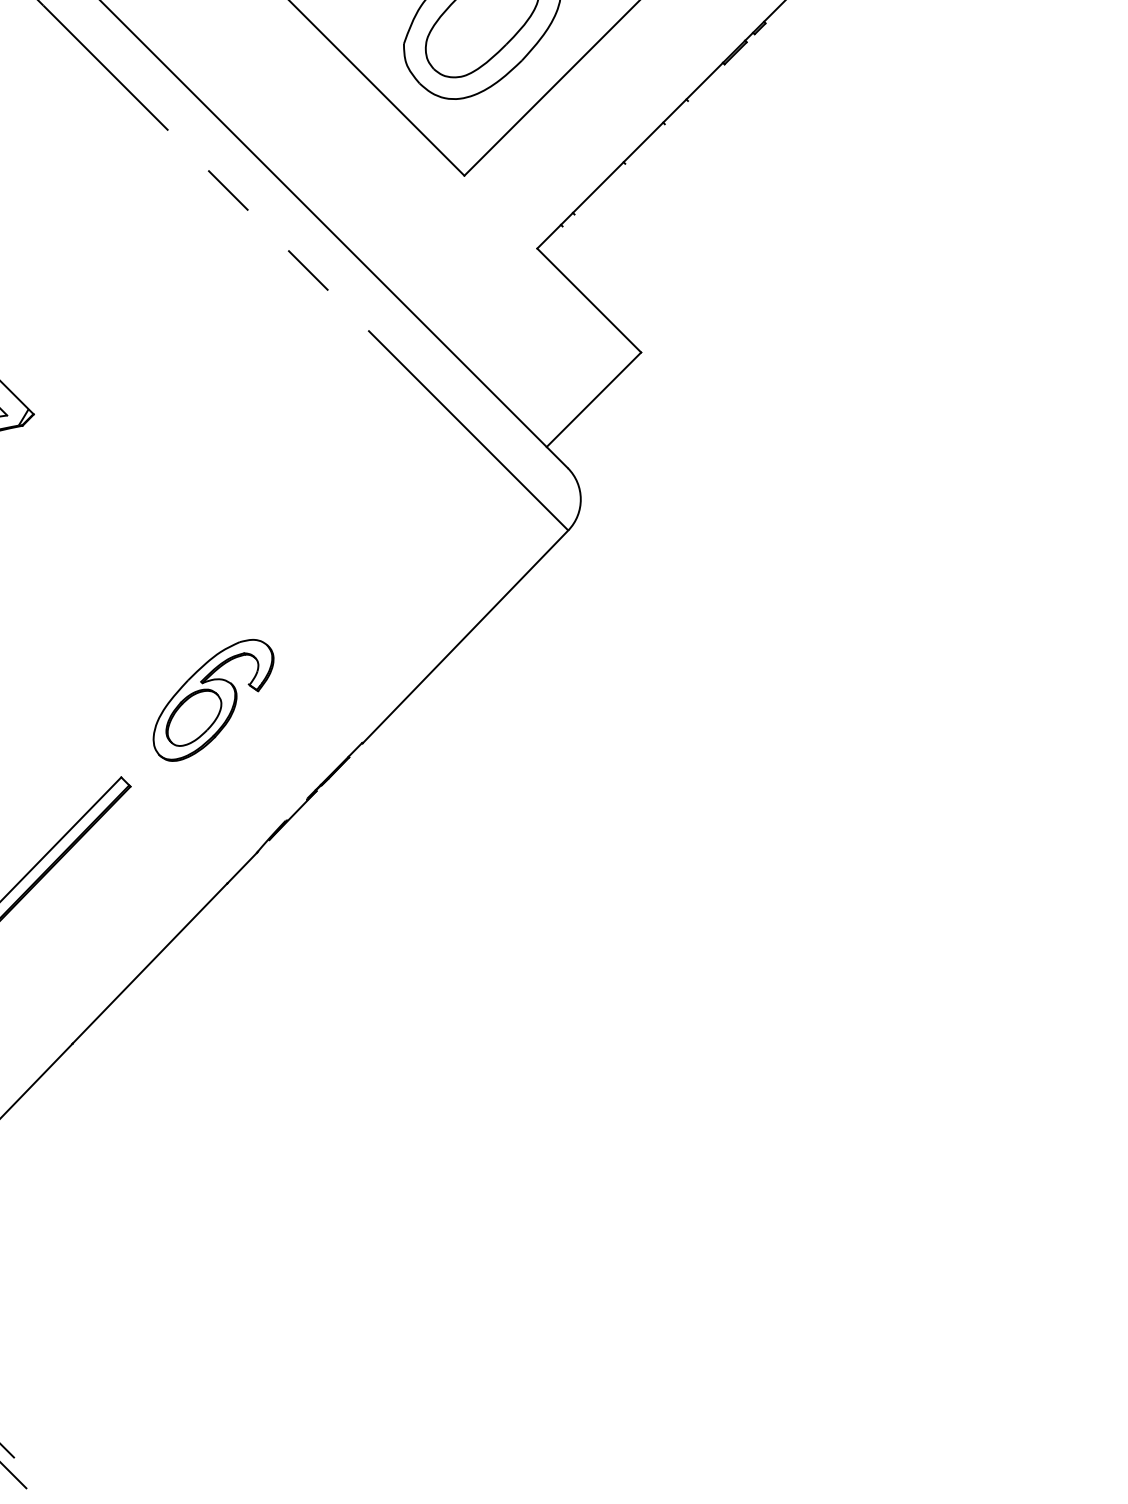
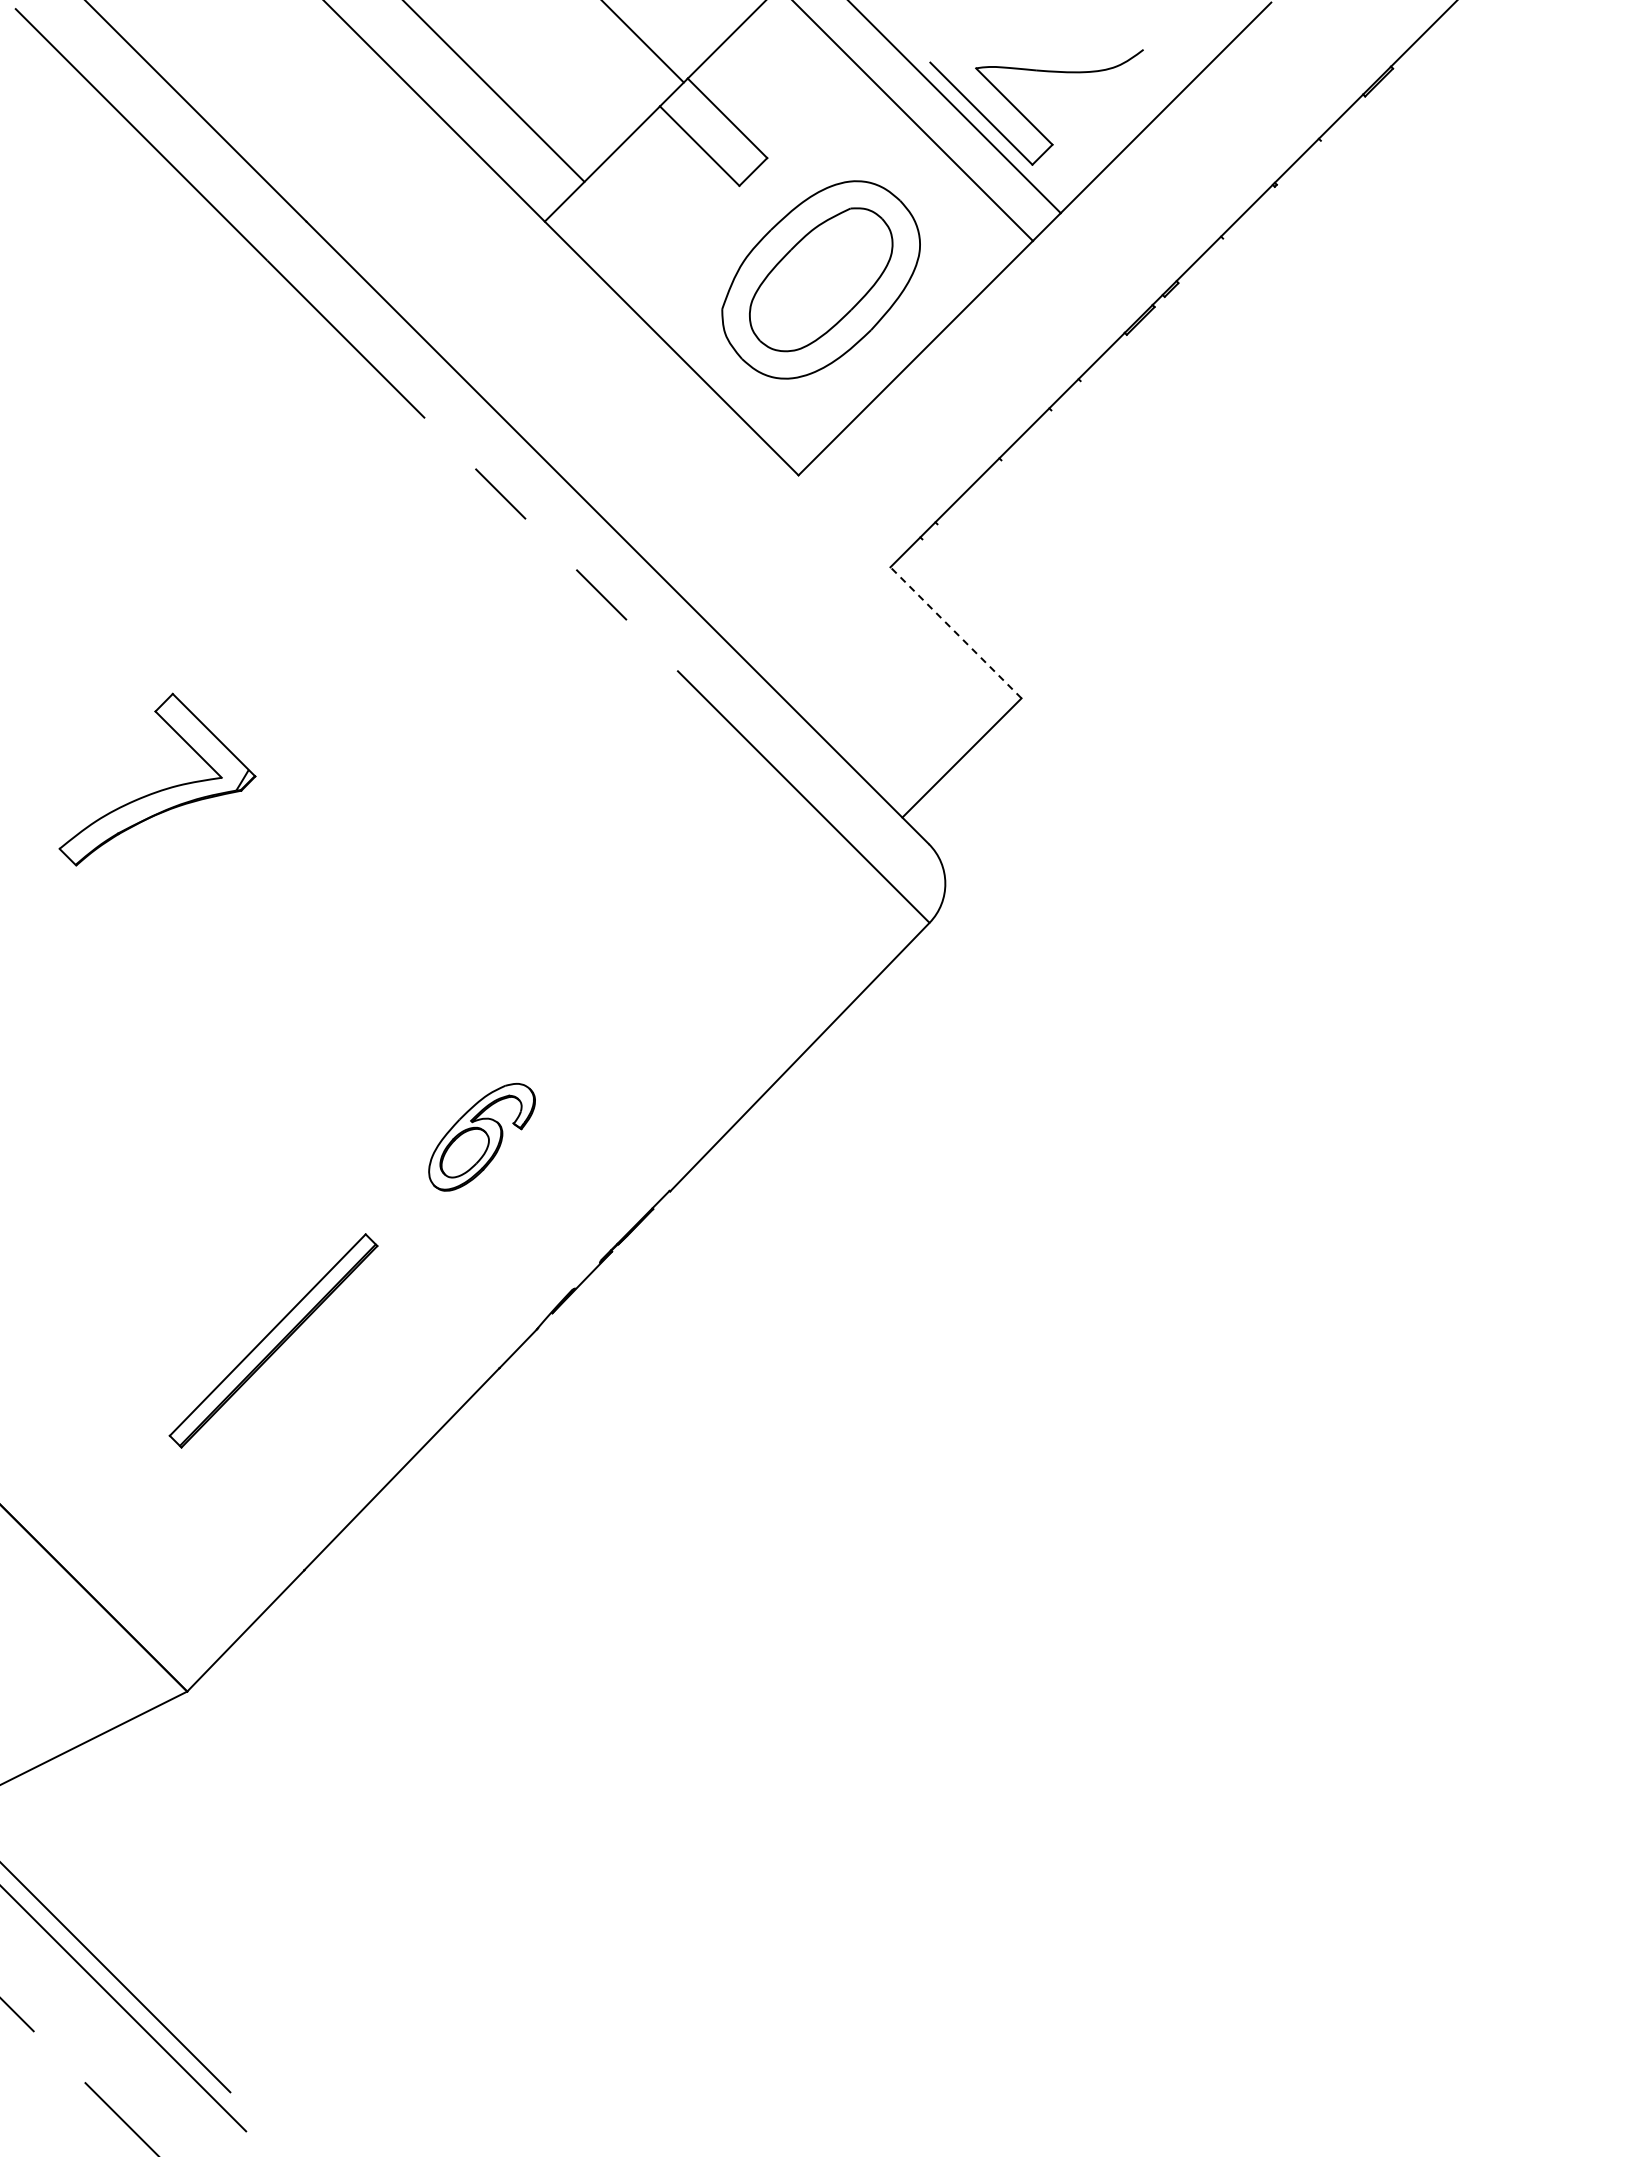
line: (589, 300) -> (956, 632), solid -> dashed
part: (213, 700) -> (481, 1137), size x0.7

